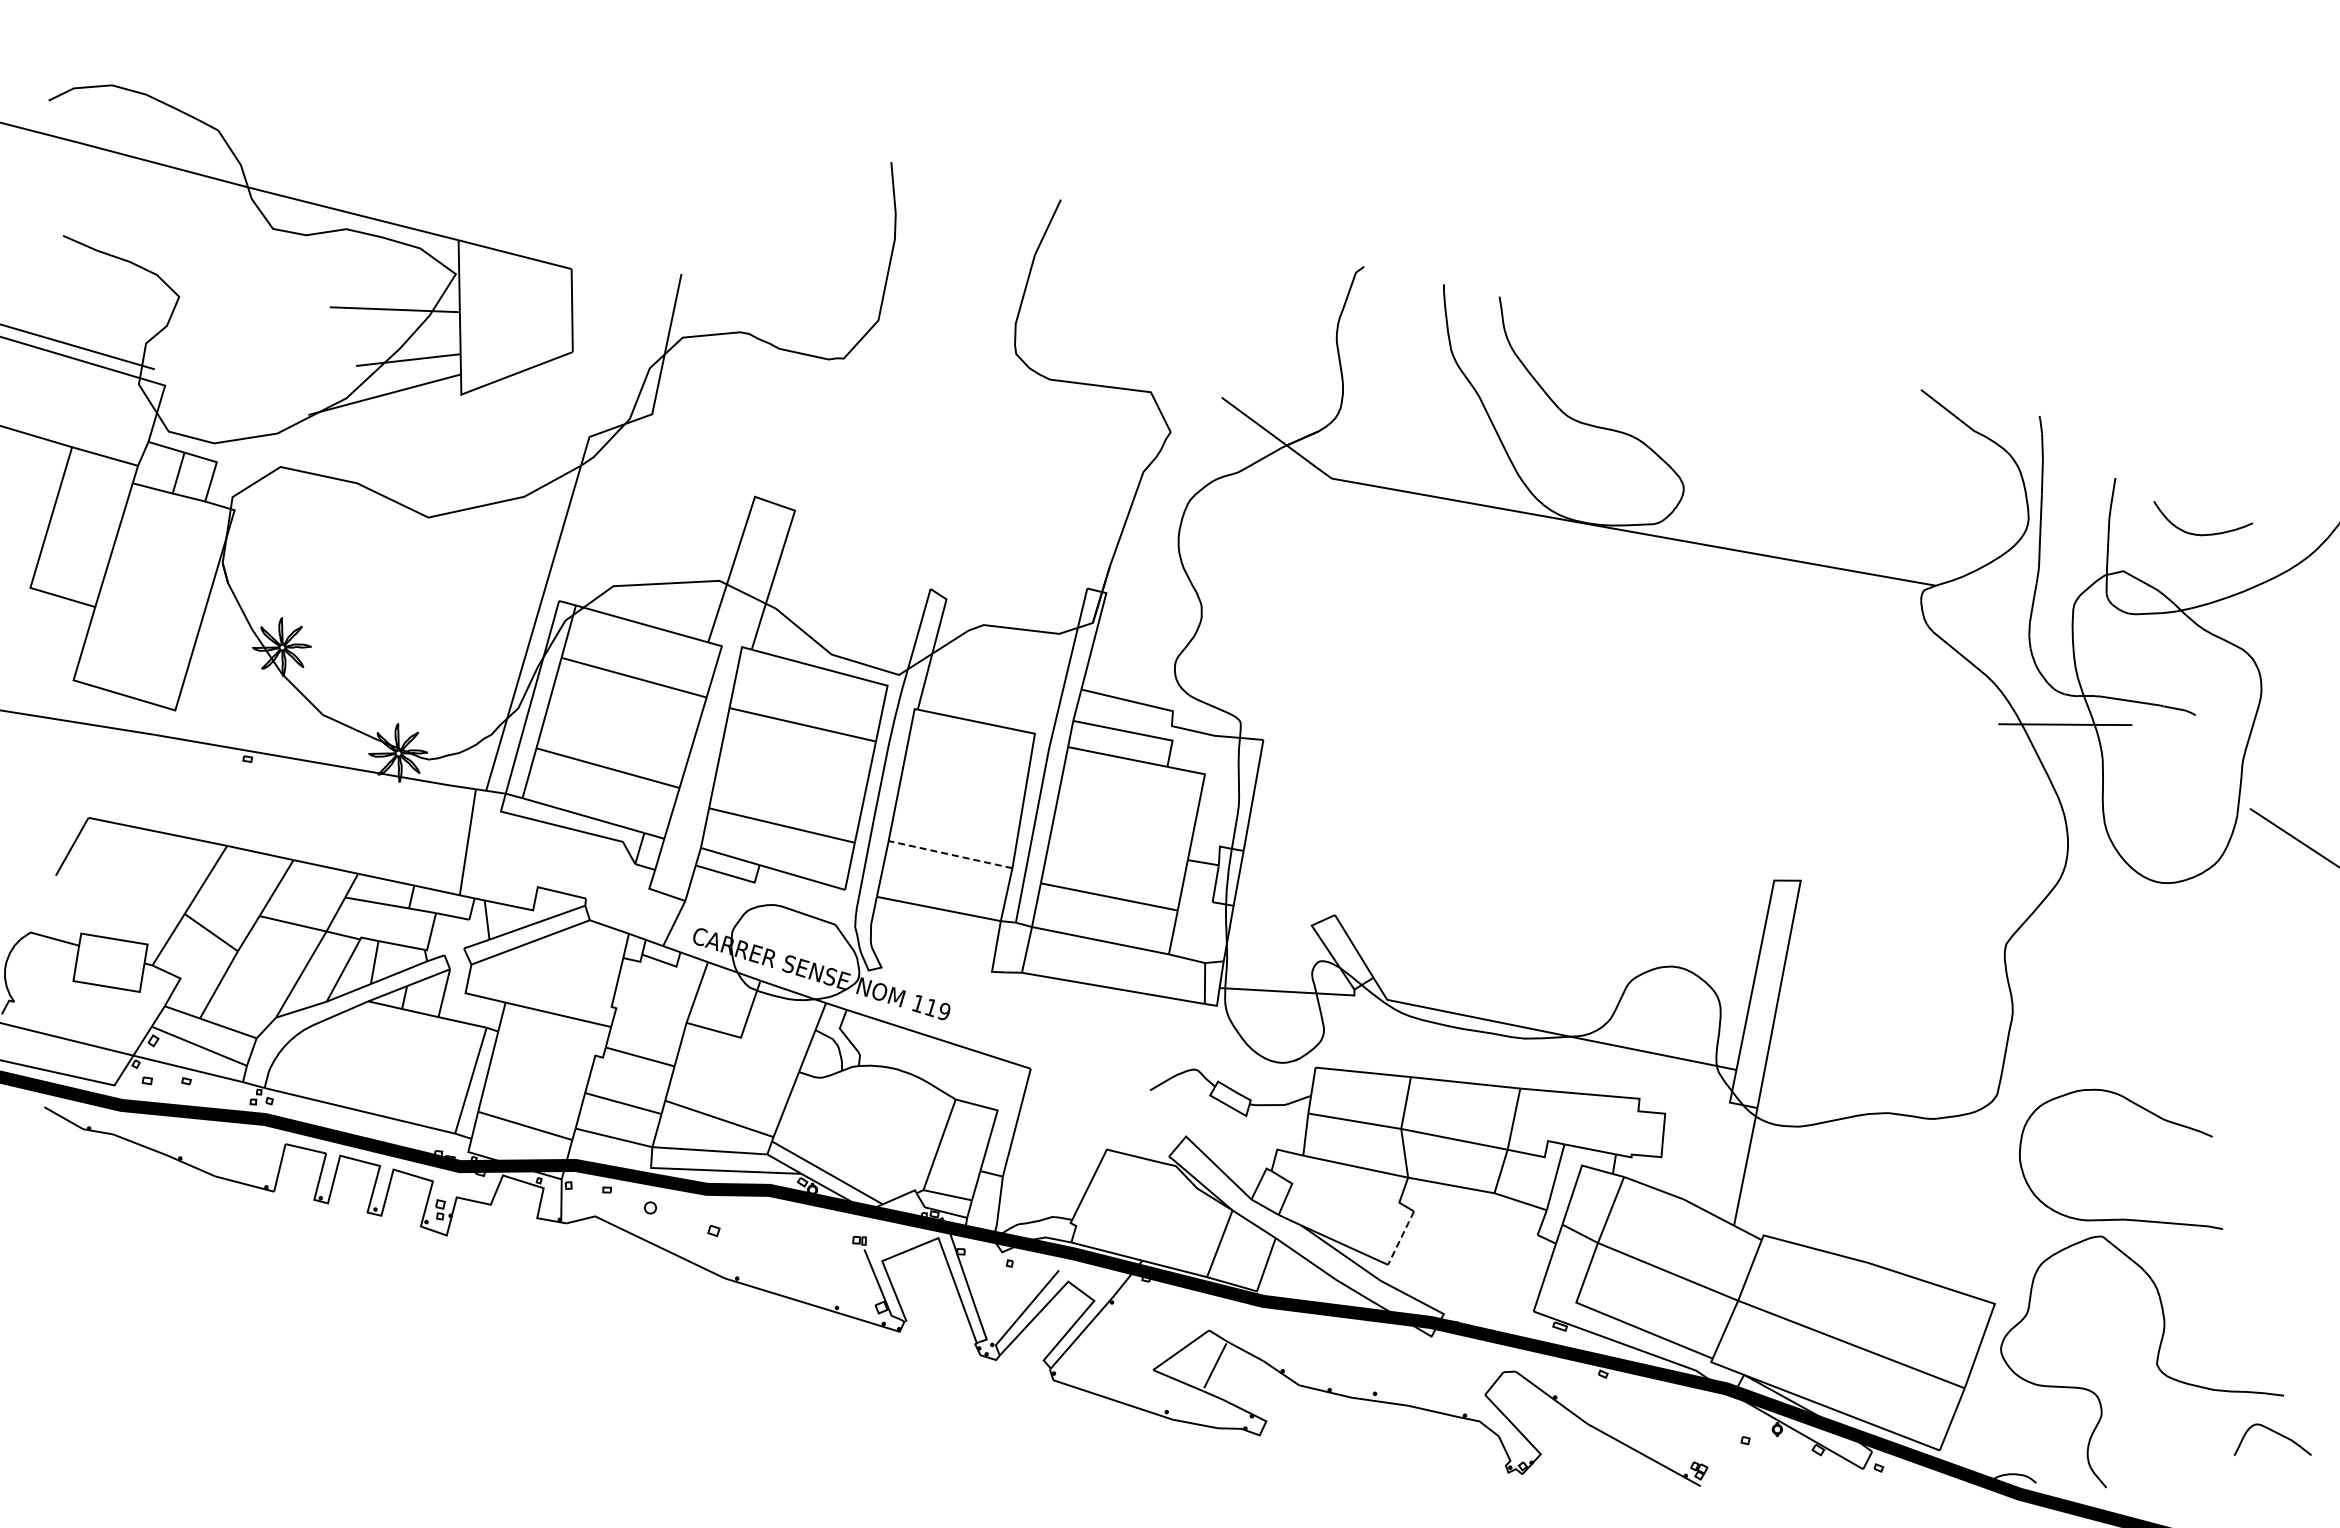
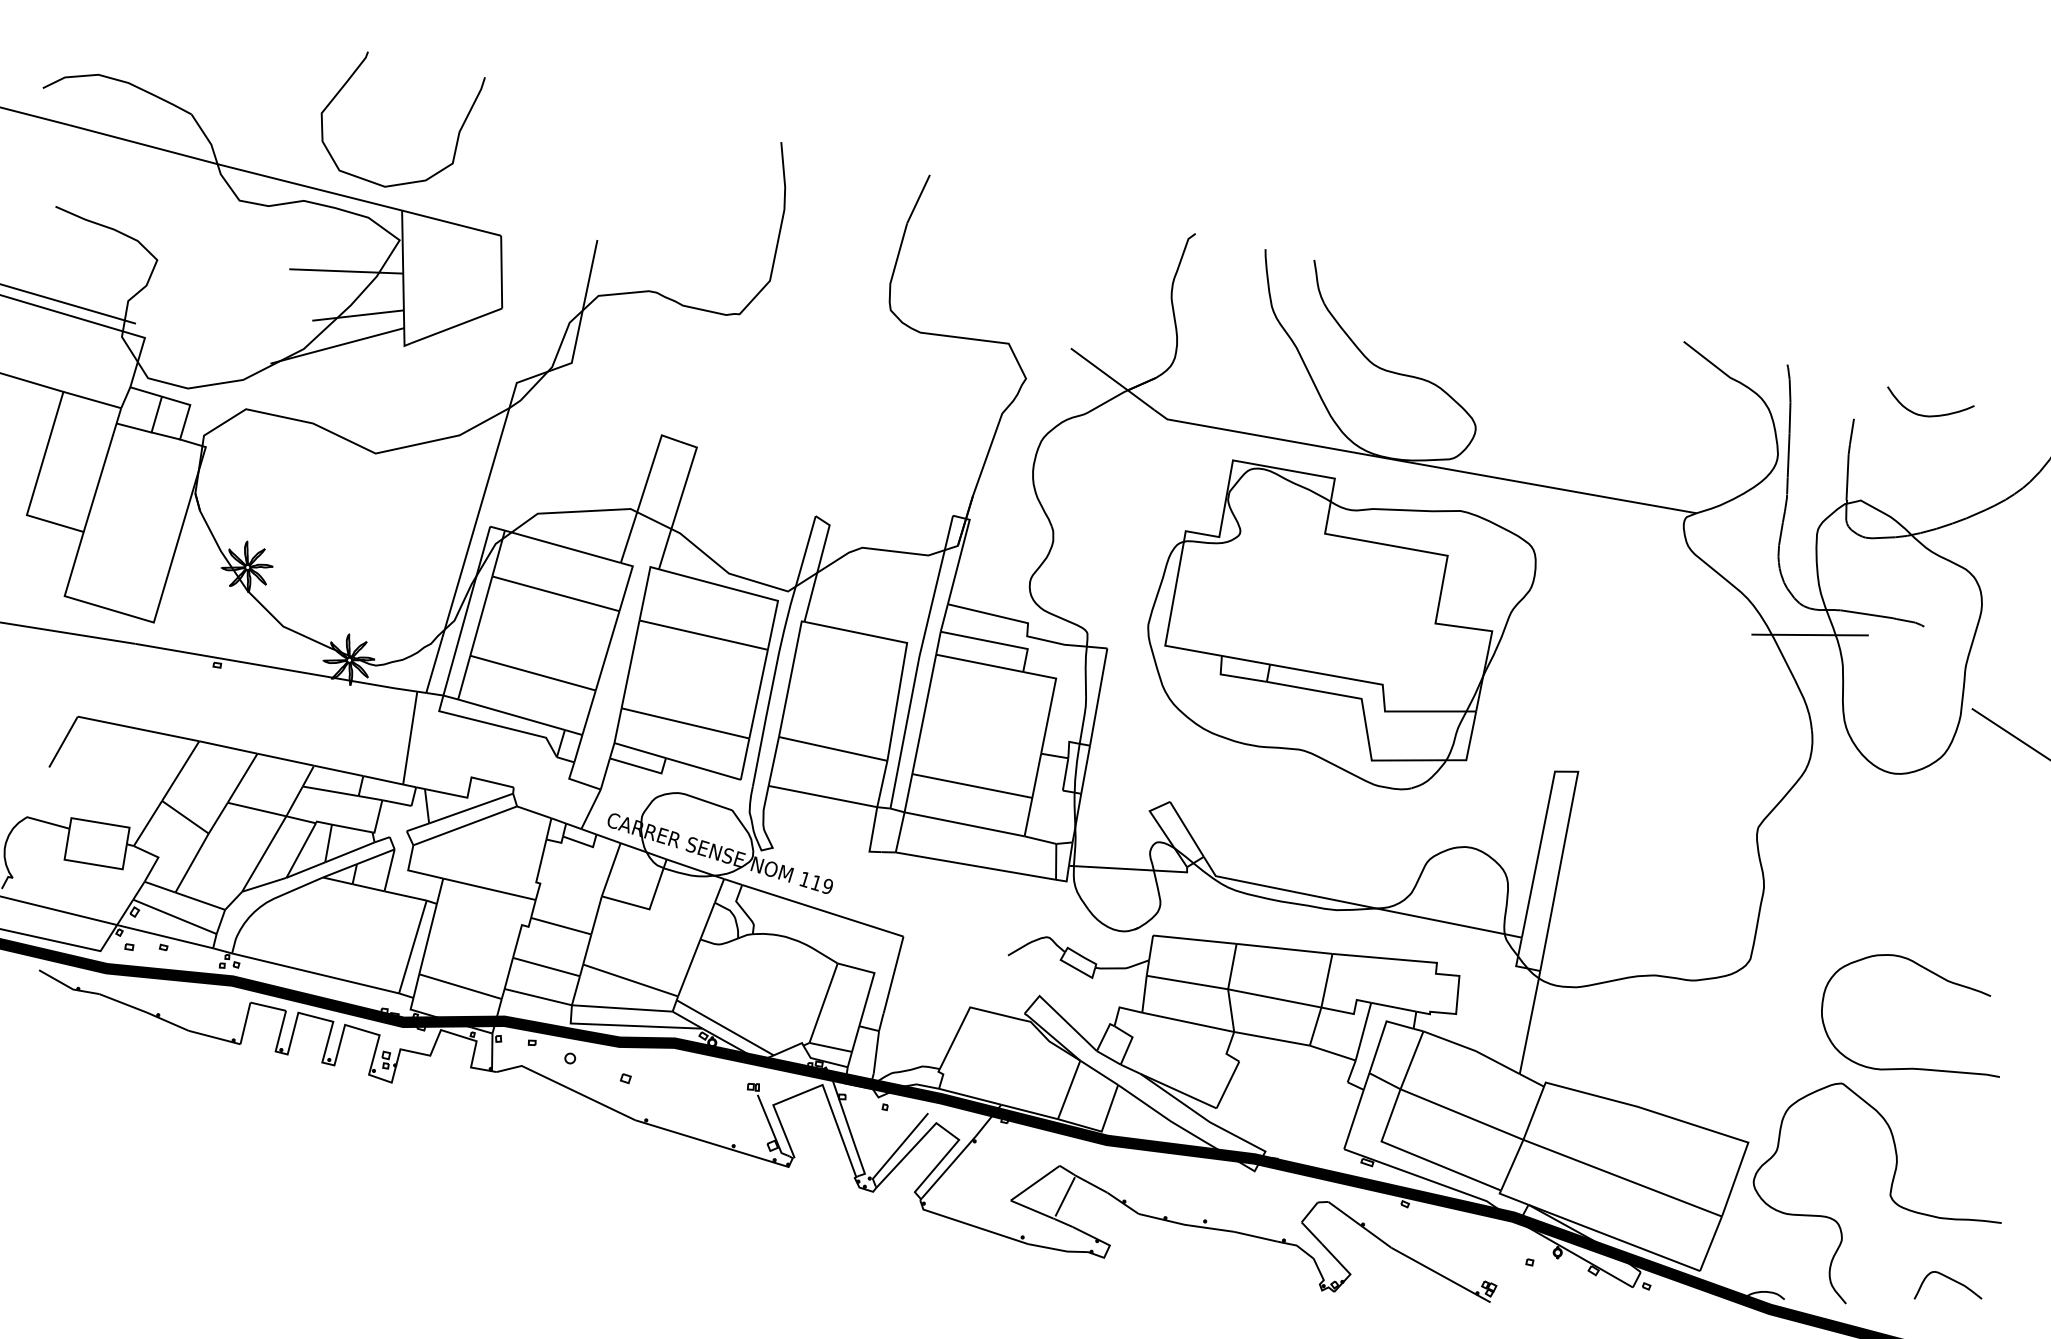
curve: (522, 152) -> (458, 133), added
curve: (2202, 534) -> (1930, 415), moved
part: (1531, 712) -> (1342, 624), added
line: (950, 854) -> (833, 748), dashed -> solid
curve: (2148, 1112) -> (1934, 974), moved
line: (1401, 1238) -> (1228, 1085), dashed -> solid
curve: (2275, 1433) -> (1950, 1279), moved

